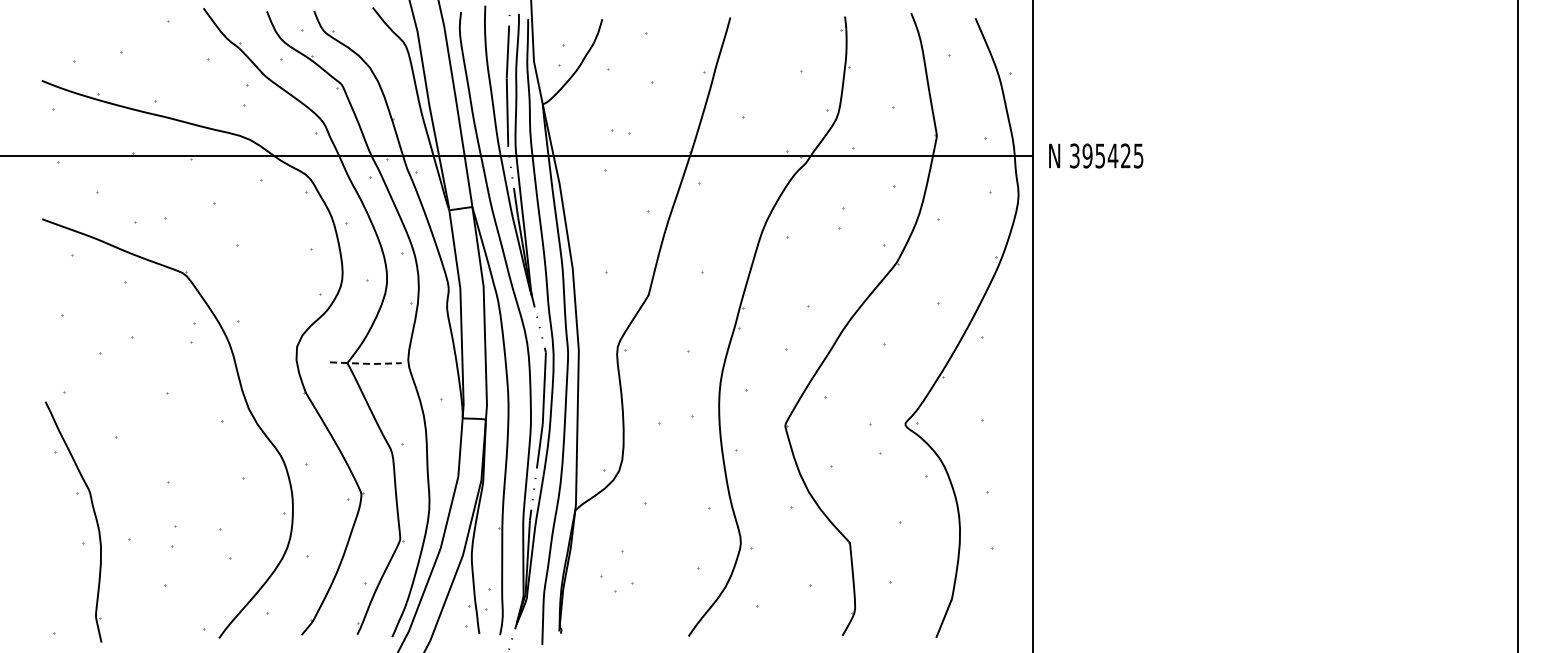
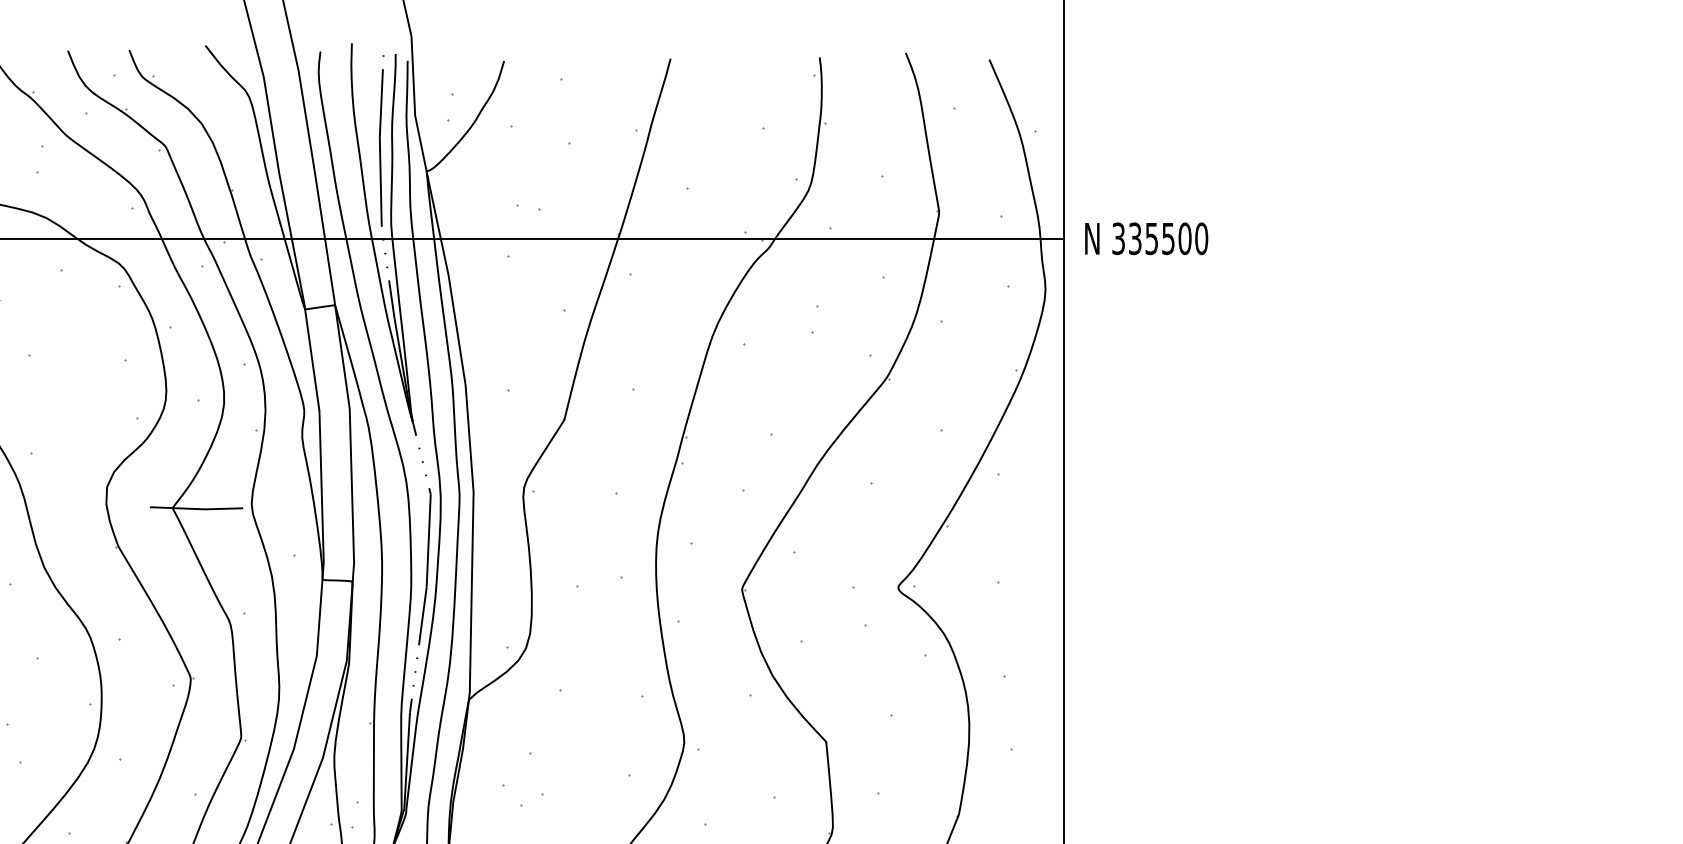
text: (1112, 155) -> (1167, 238), 395425 -> 335500
line: (366, 363) -> (197, 508), dashed -> solid

